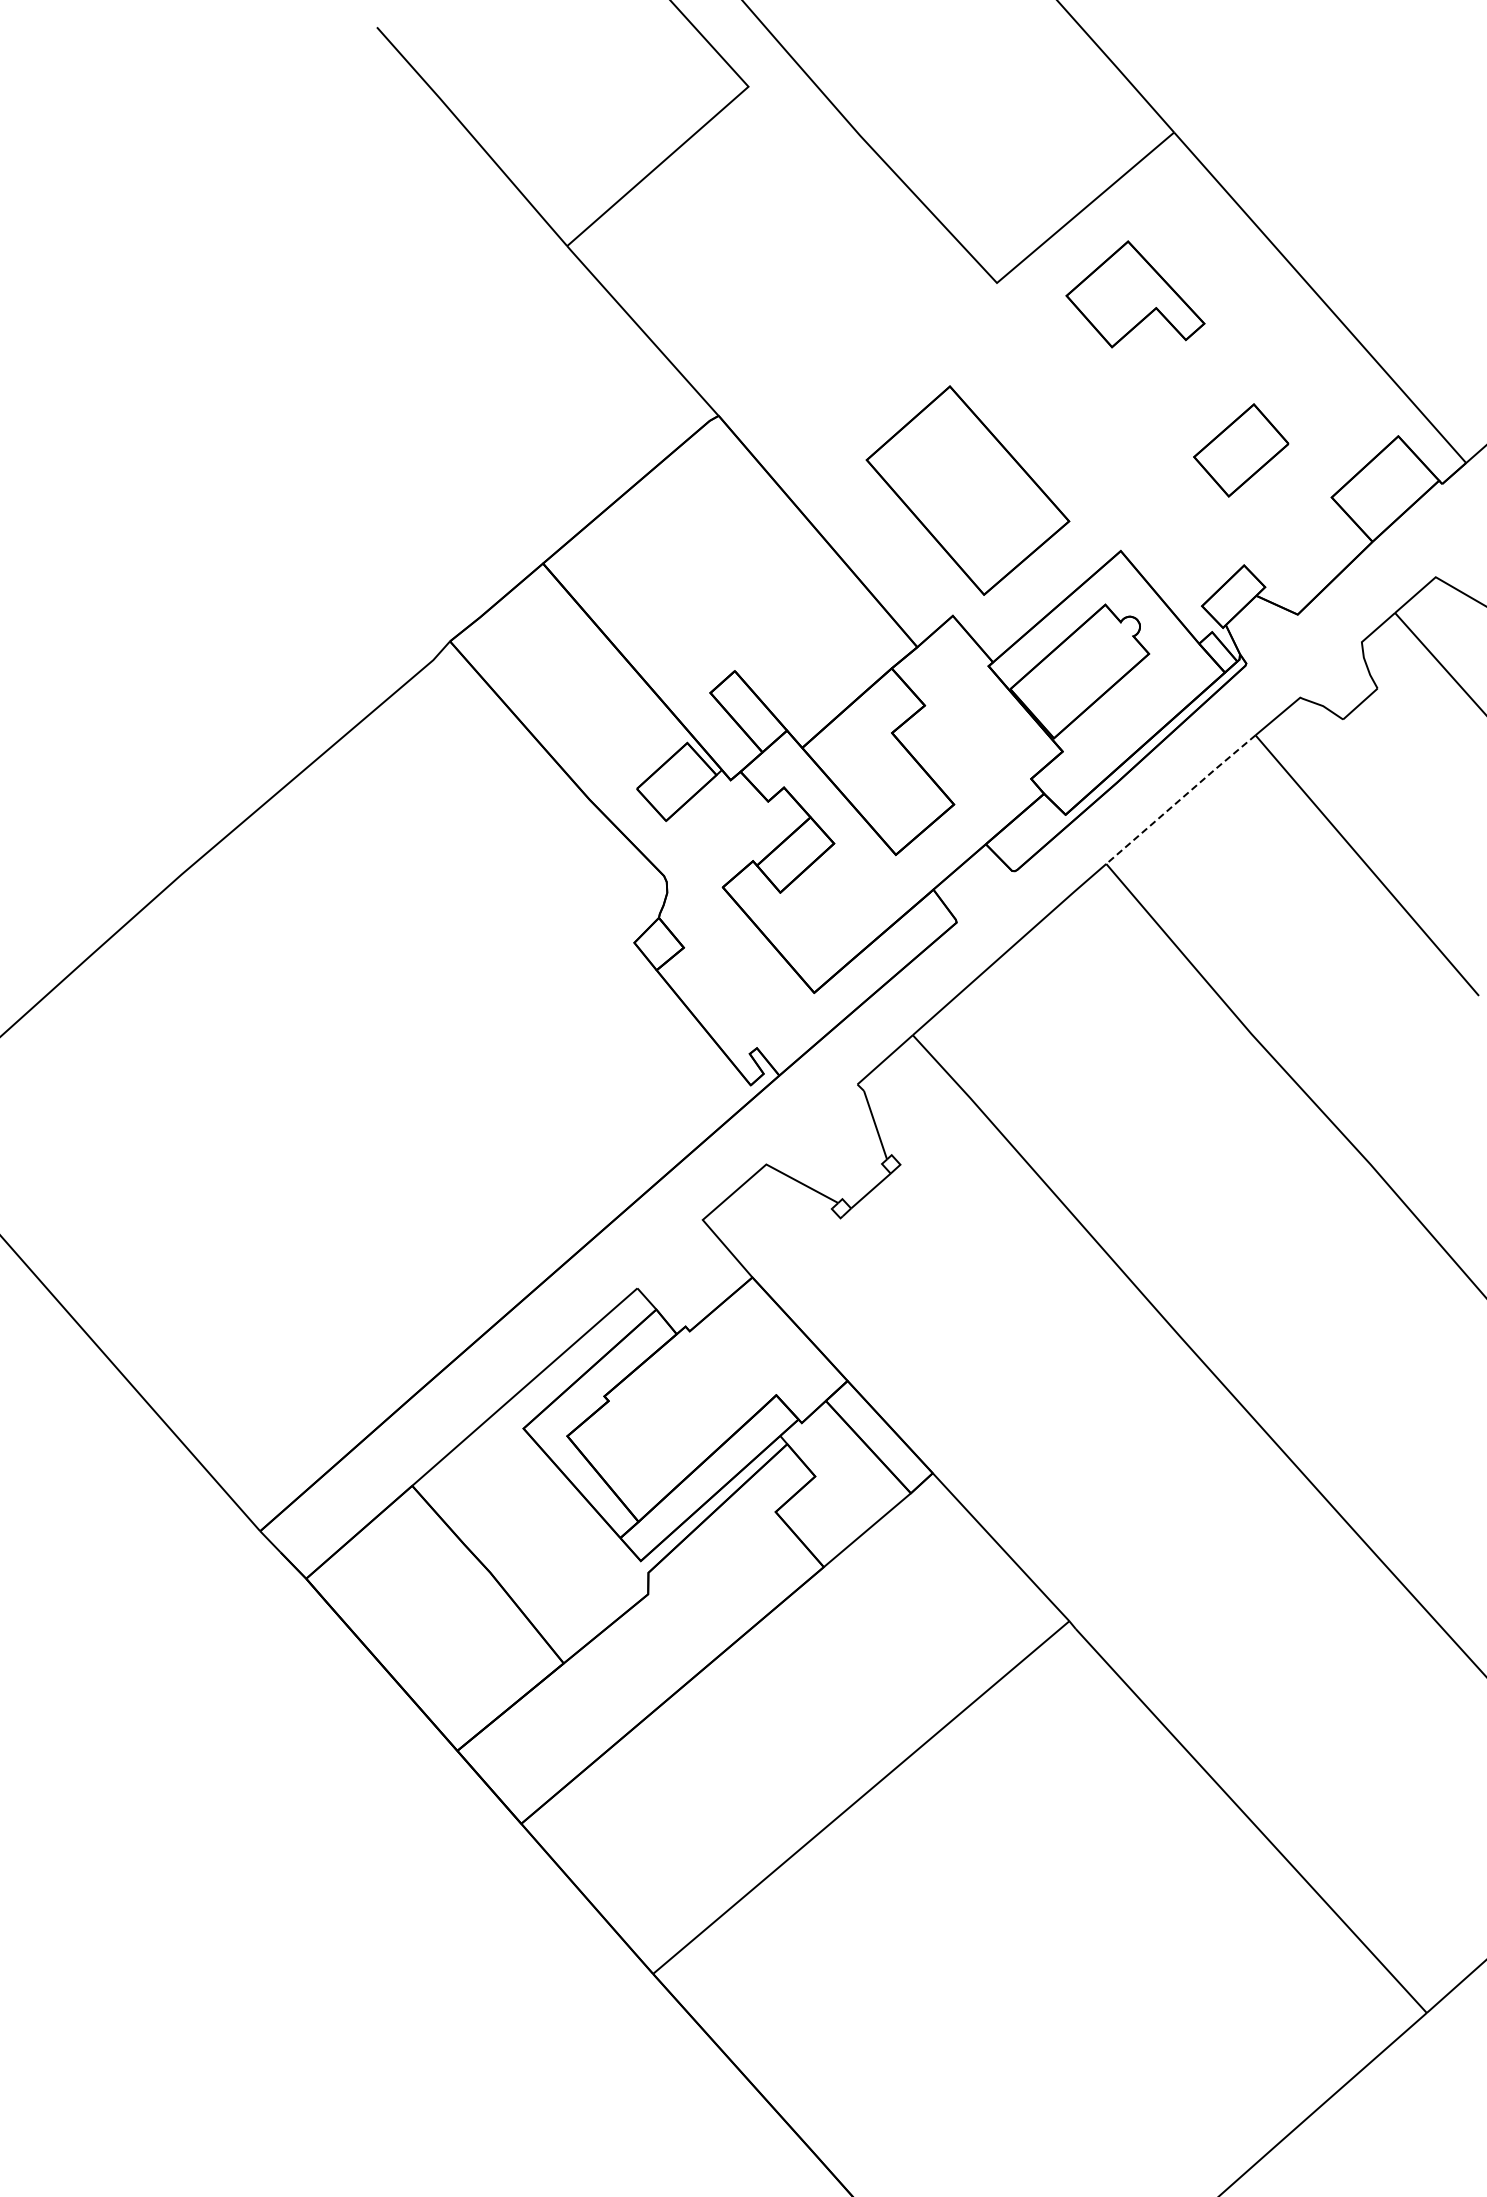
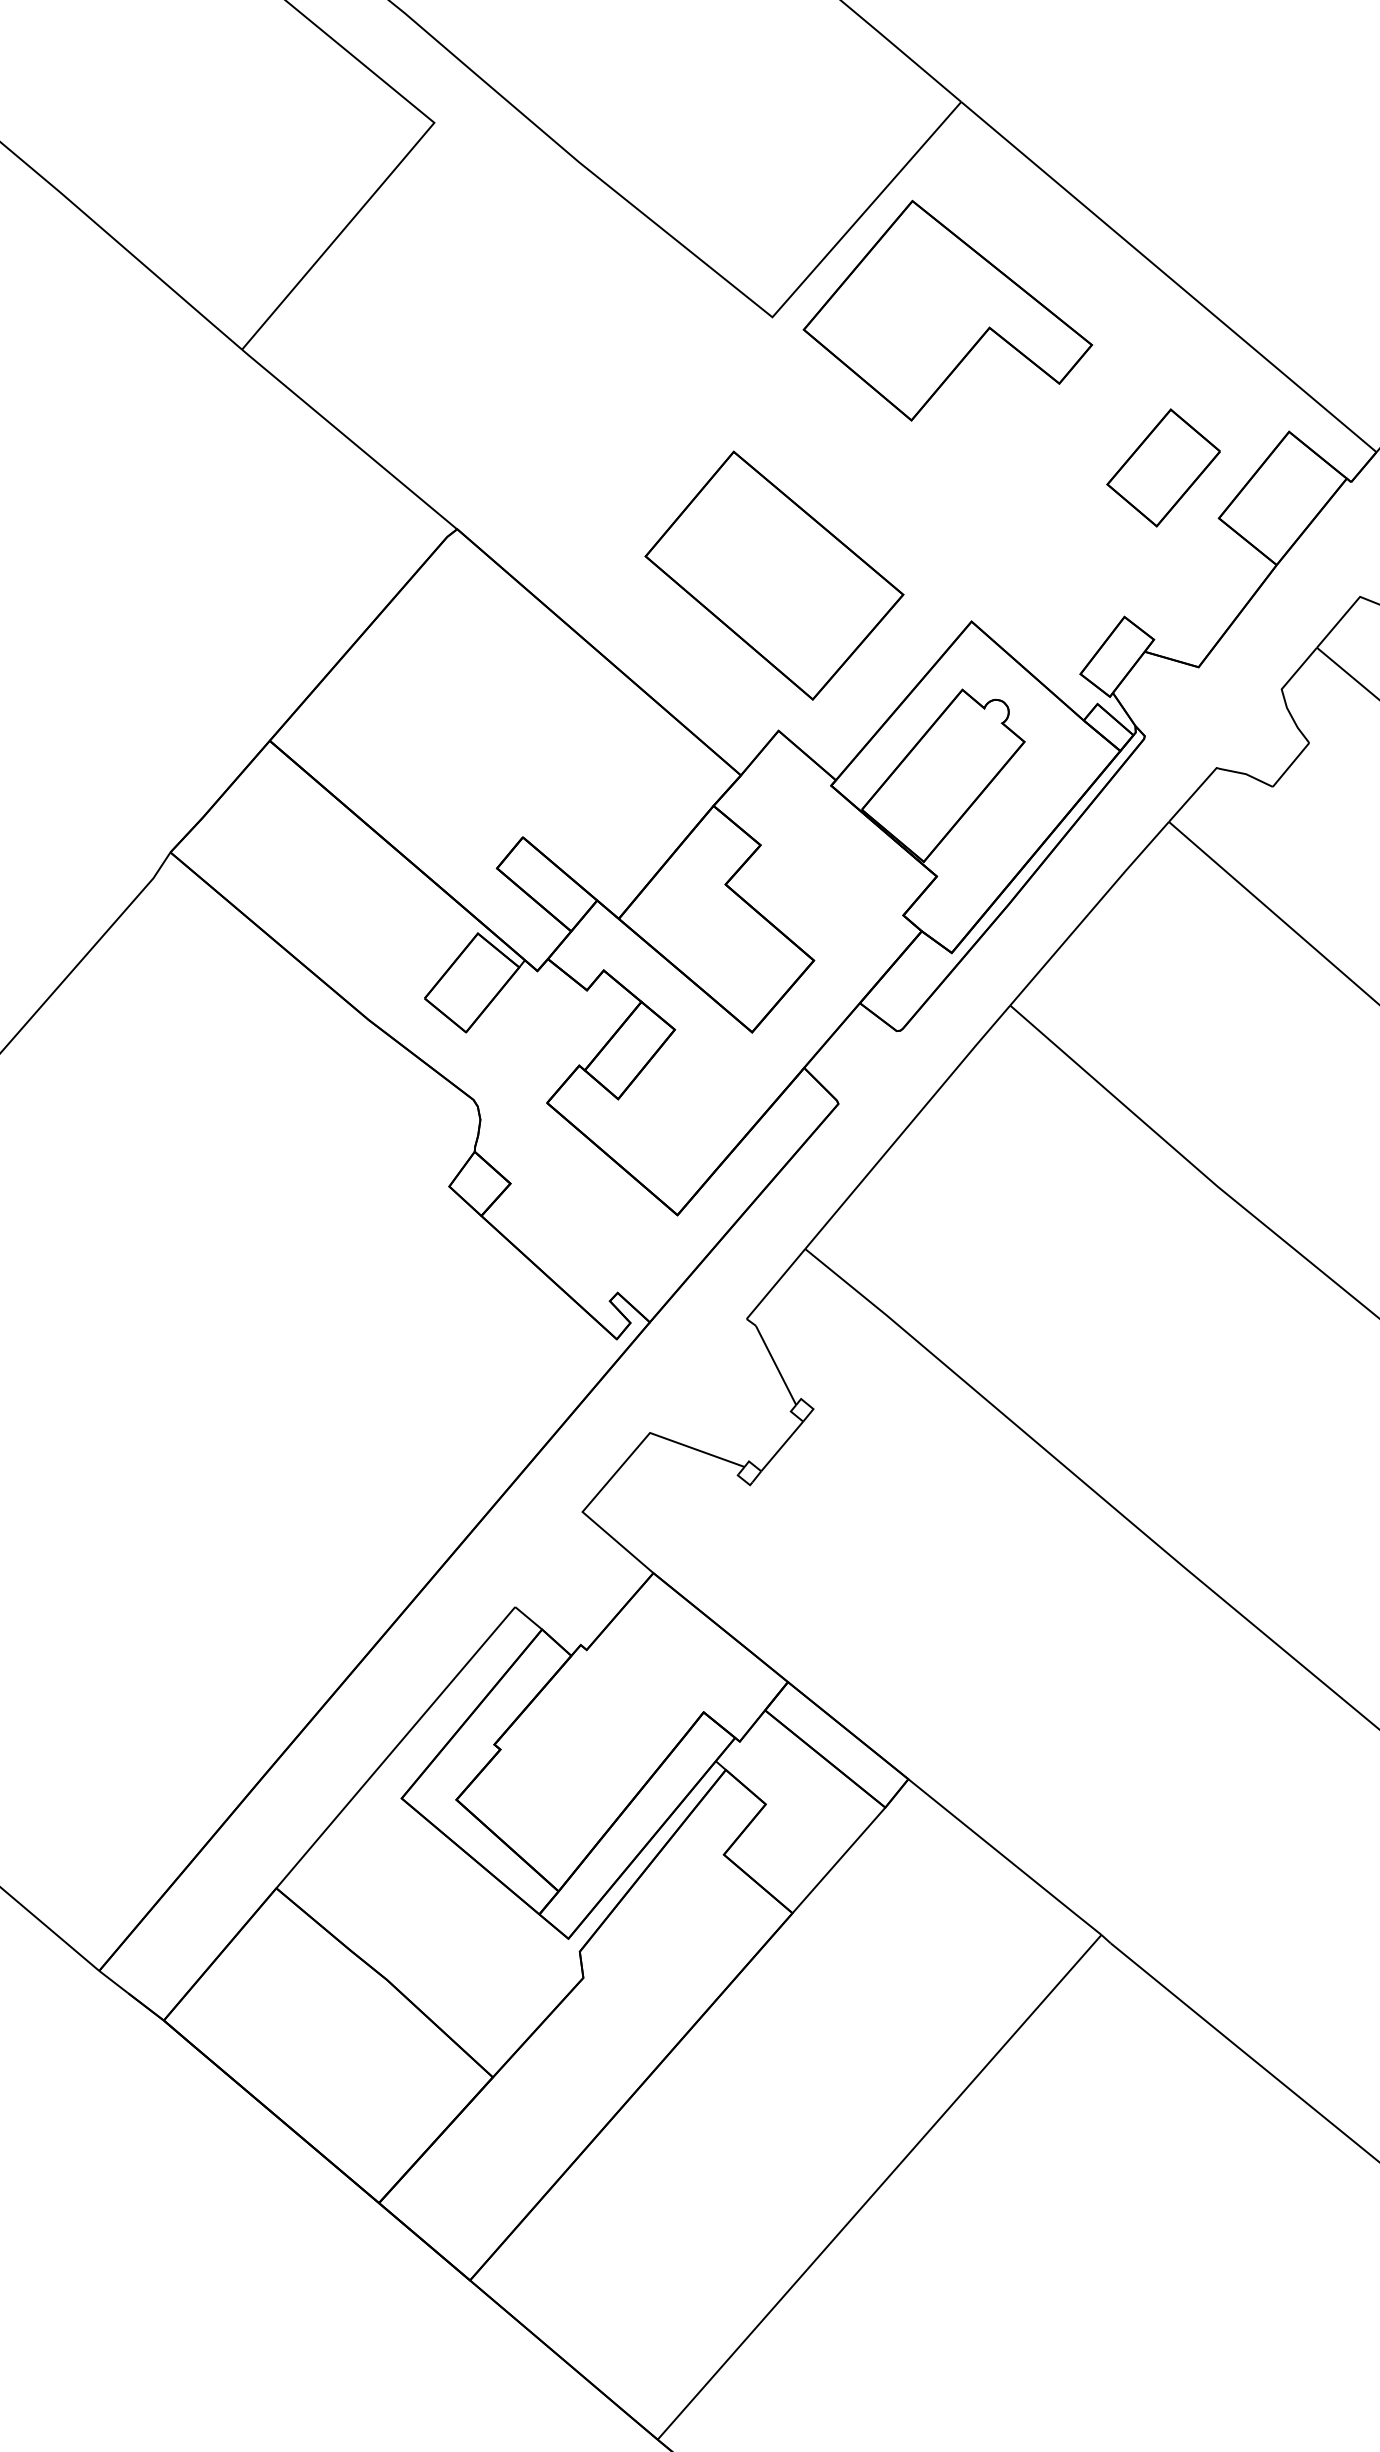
part: (1135, 294) -> (943, 306), size x1.67
part: (1241, 450) -> (1163, 468), moved
line: (1180, 799) -> (1089, 913), dashed -> solid

